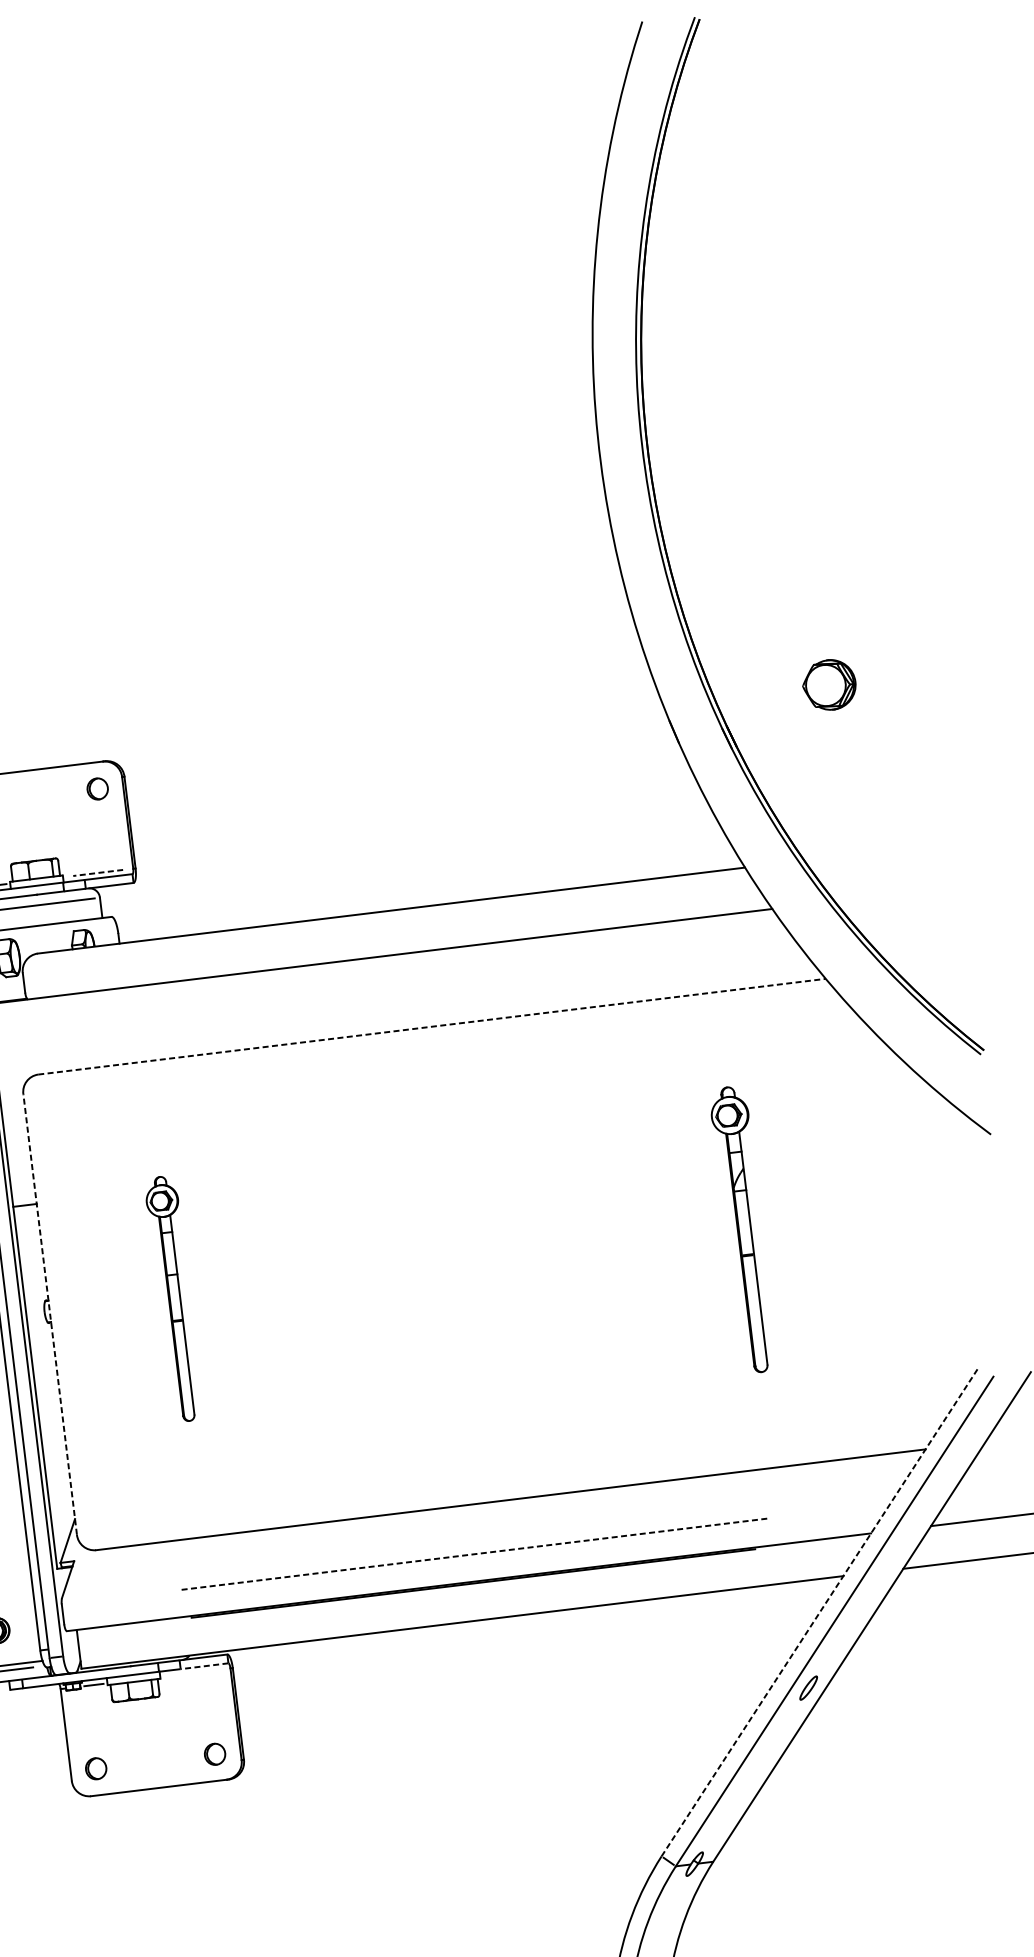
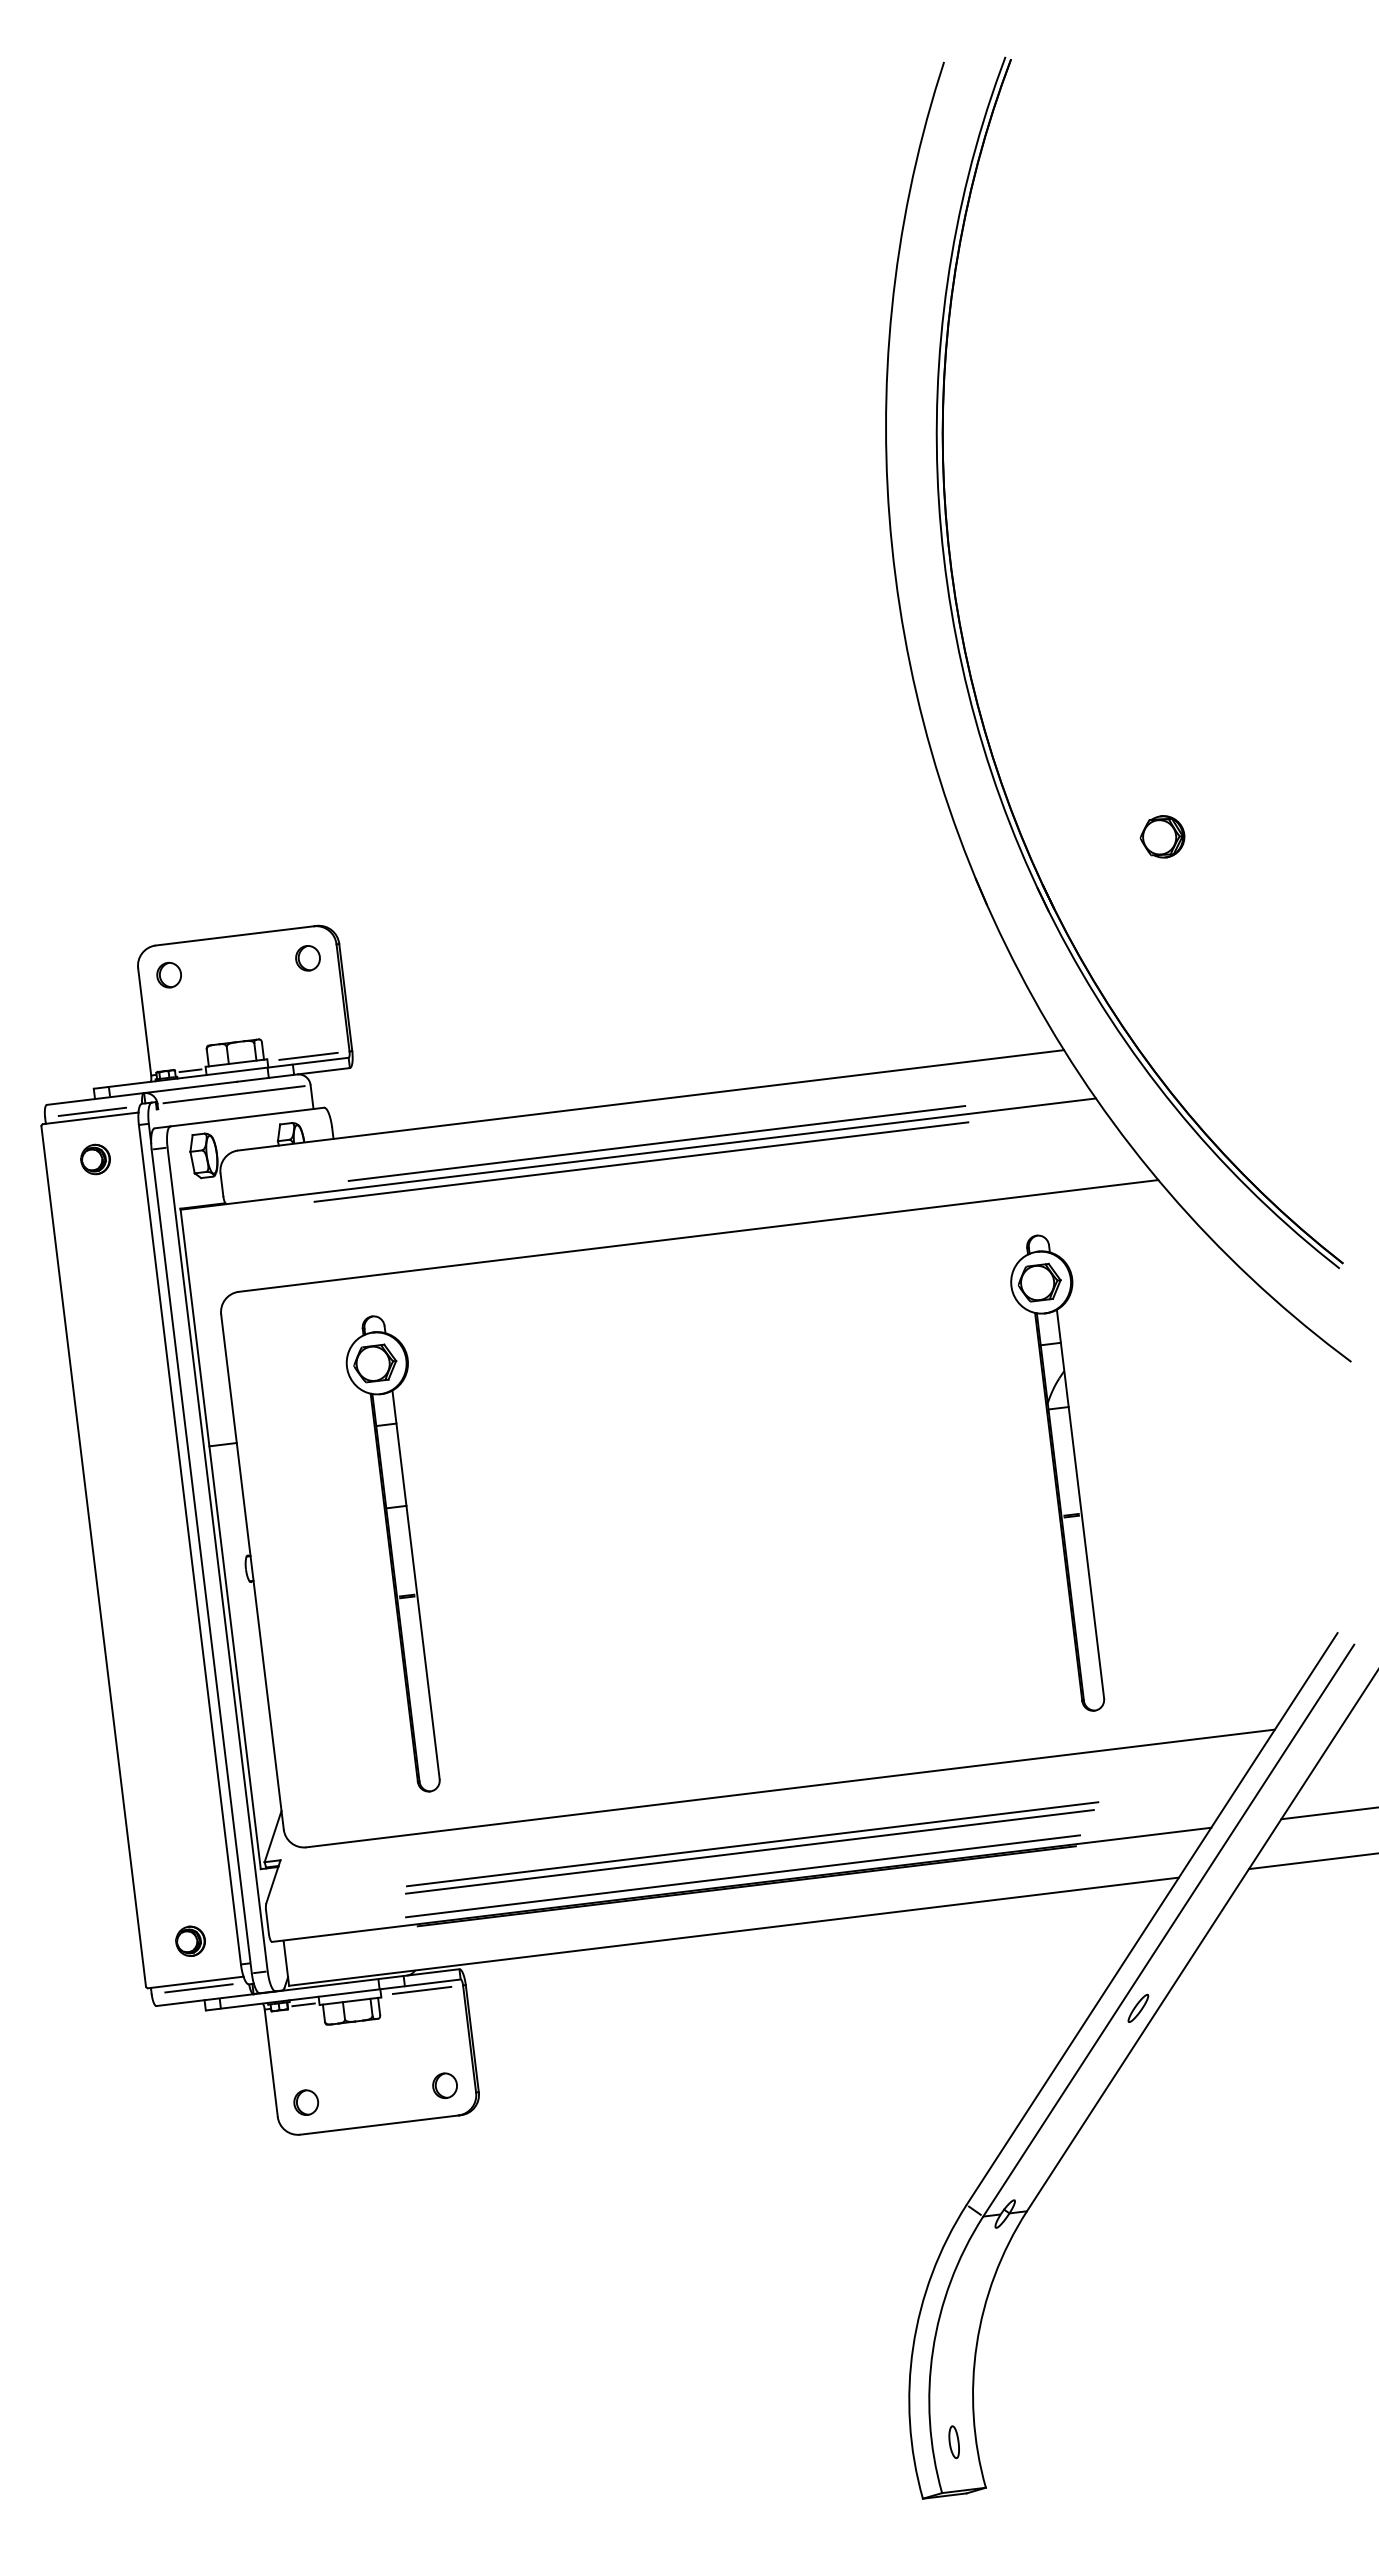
part: (829, 684) -> (1162, 836), size x0.71
line: (98, 873) -> (308, 1056), dashed -> solid
line: (396, 947) -> (656, 1143), added
line: (383, 962) -> (641, 1161), added
line: (432, 1026) -> (698, 1235), dashed -> solid
part: (739, 1229) -> (1057, 1472), size x1.43
part: (170, 1298) -> (392, 1553), size x1.67
line: (50, 1314) -> (252, 1571), dashed -> solid
line: (478, 1547) -> (752, 1844), added
line: (476, 1553) -> (750, 1851), dashed -> solid
line: (470, 1575) -> (743, 1876), added
line: (820, 1611) -> (1152, 1918), dashed -> solid
line: (204, 1665) -> (432, 1982), dashed -> solid
line: (194, 1672) -> (421, 1990), added

